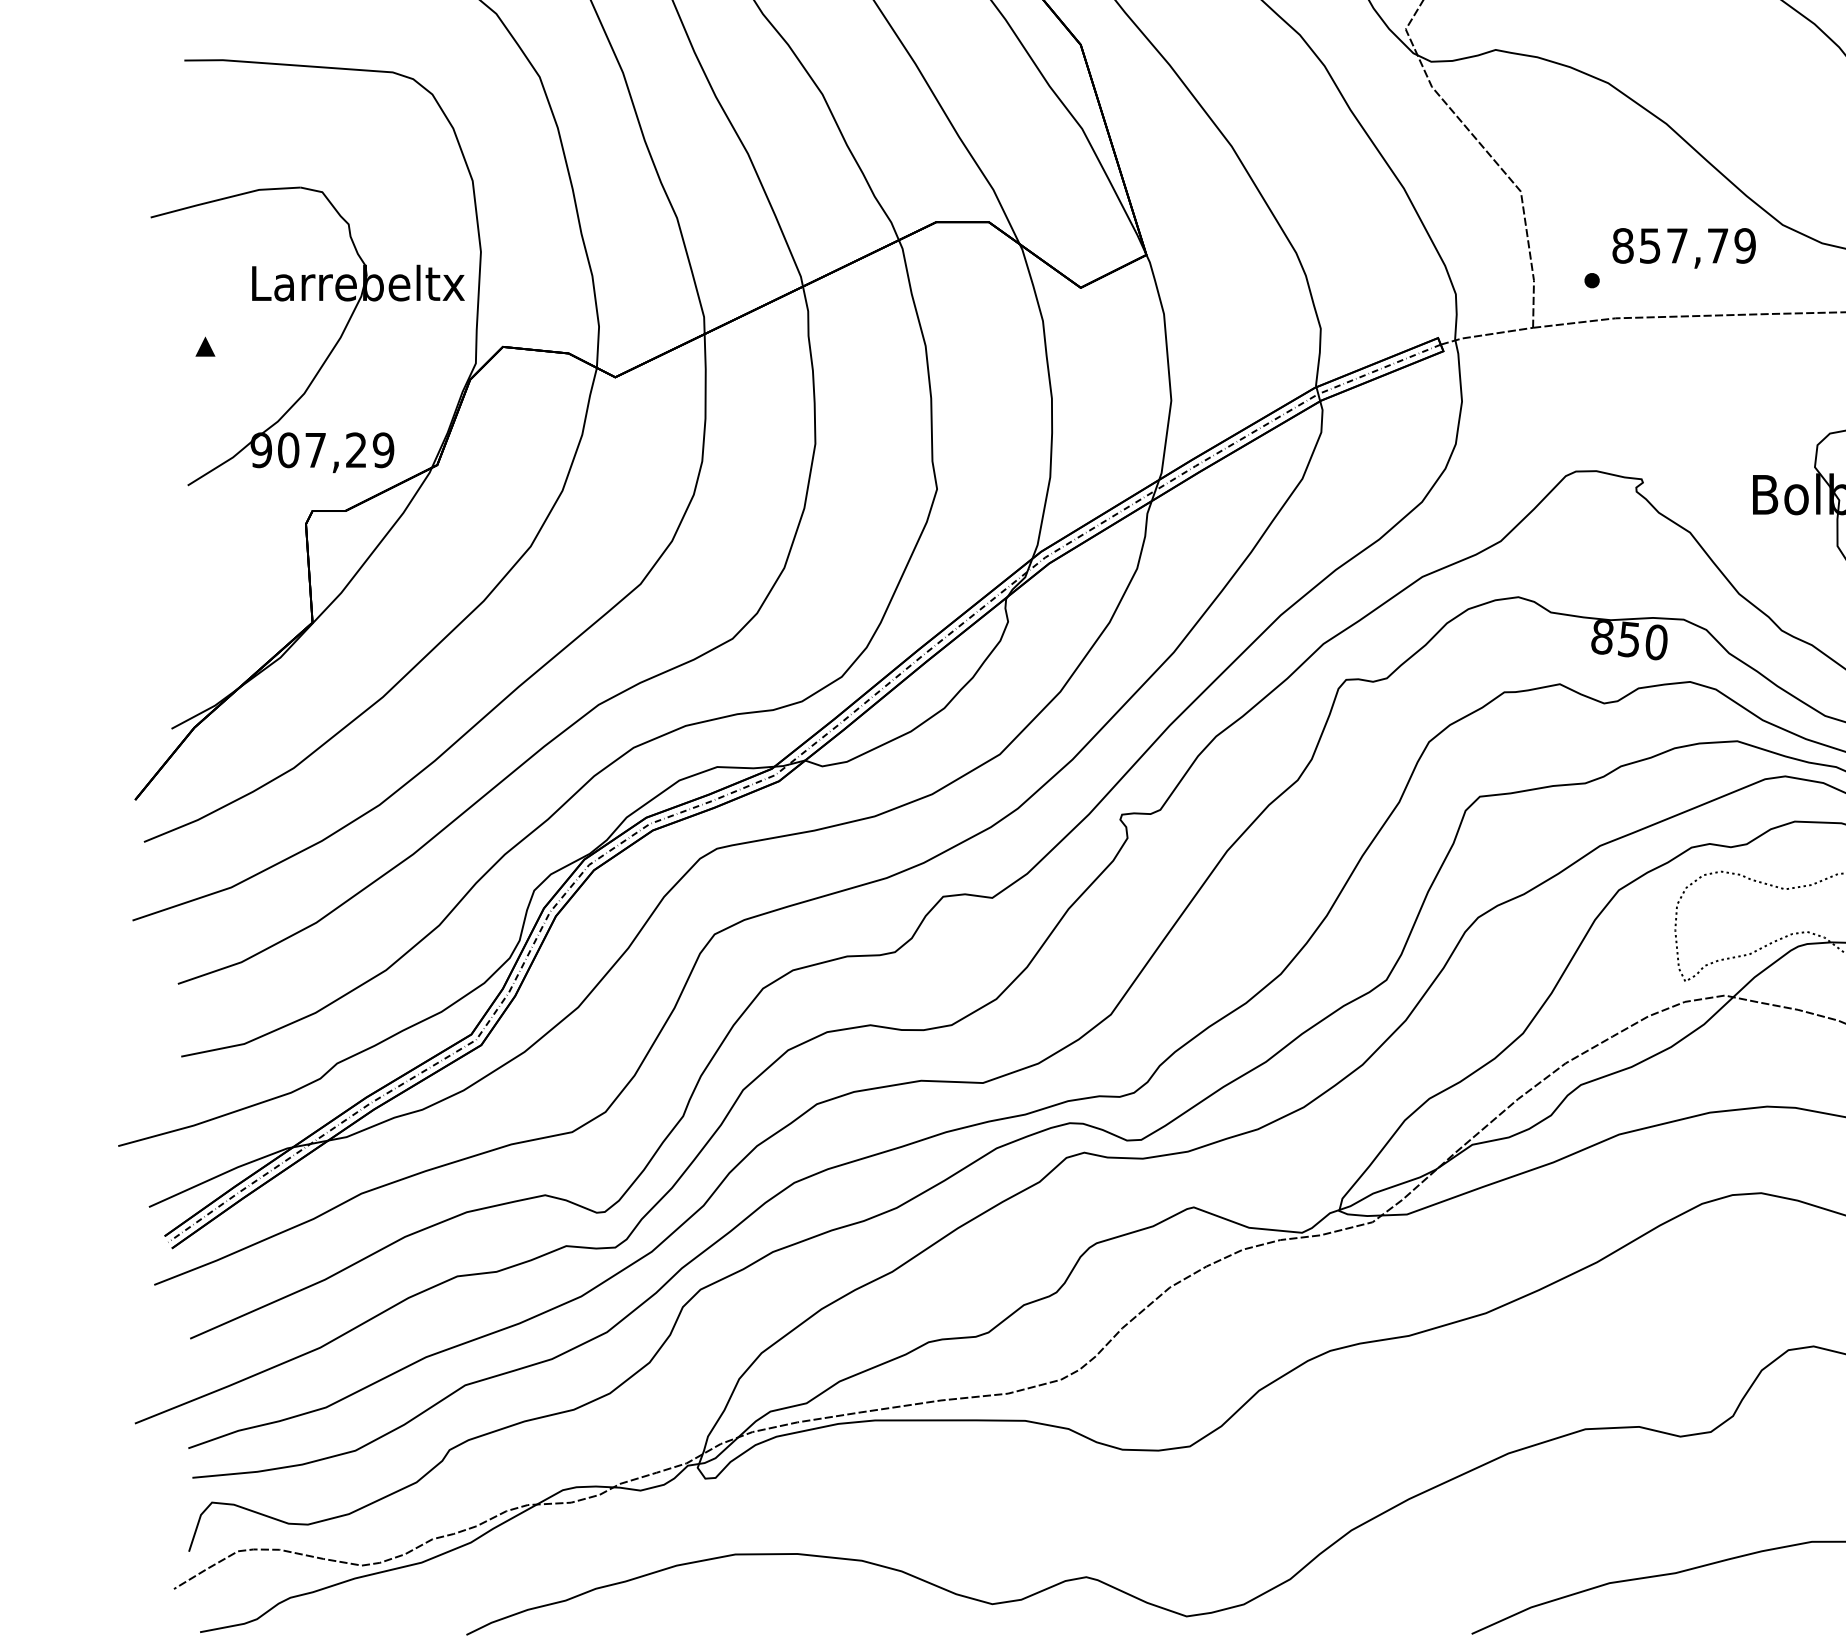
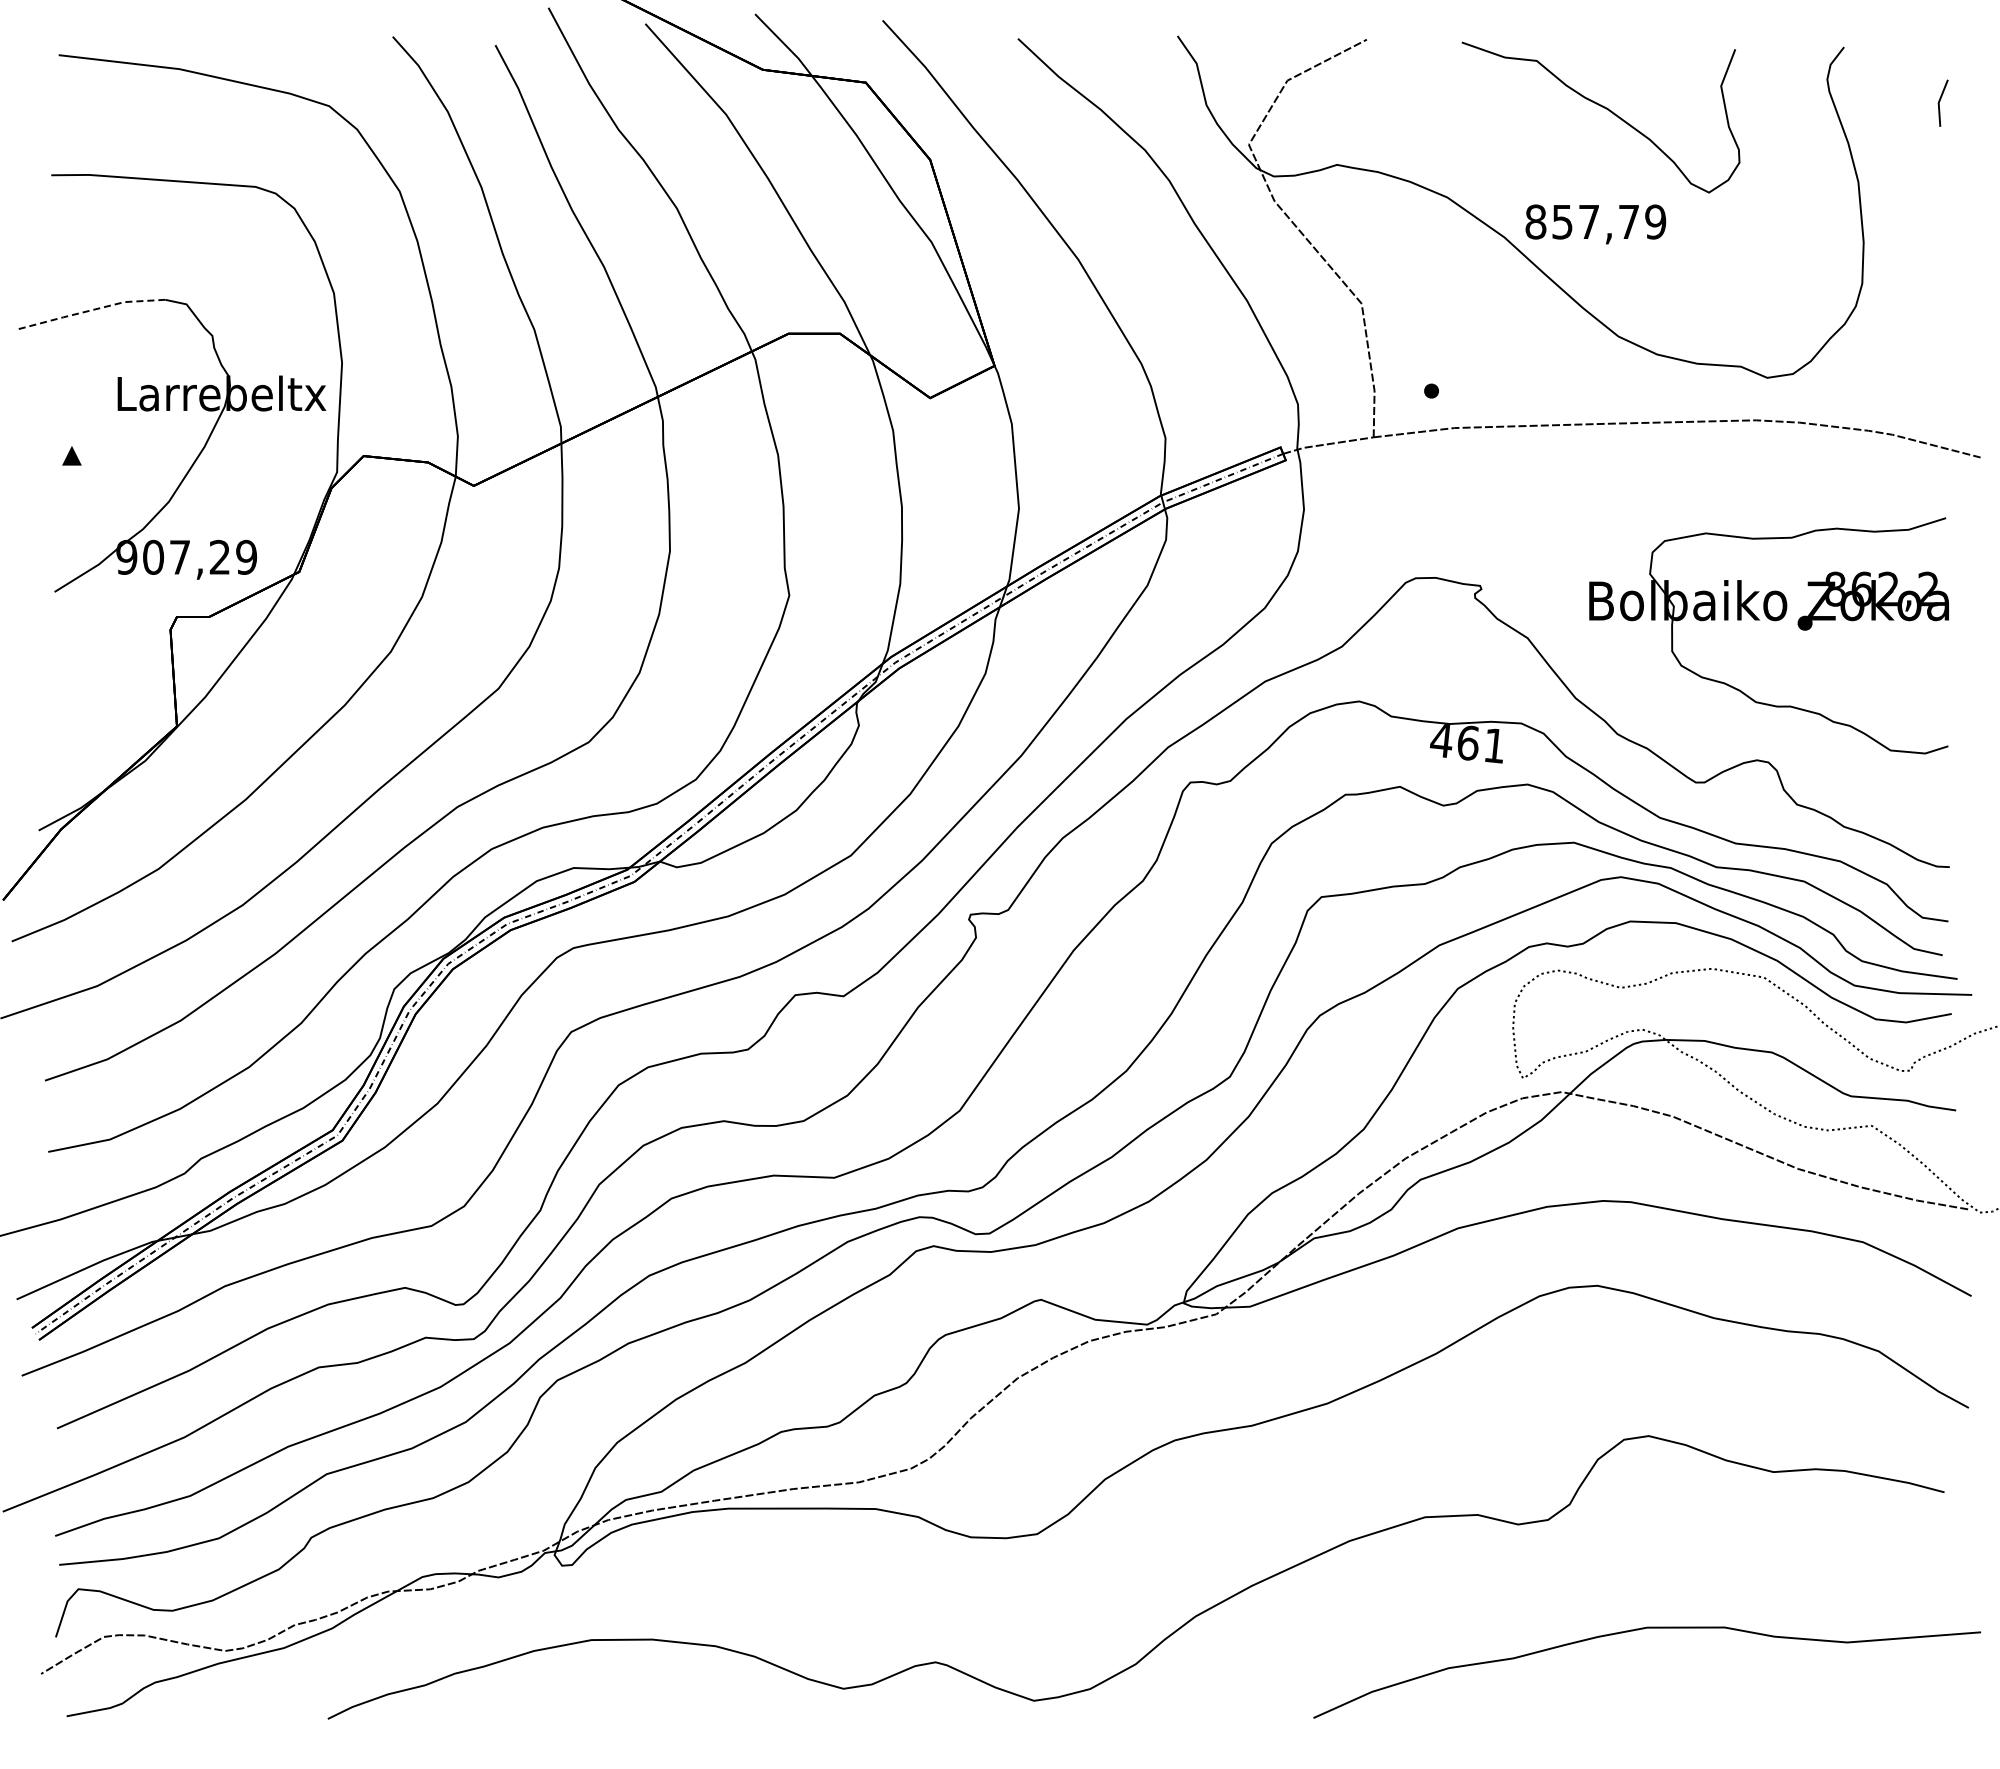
line: (225, 198) -> (91, 310), solid -> dashed
text: (1683, 248) -> (1595, 224), moved
text: (1628, 640) -> (1467, 743), 850 -> 461

